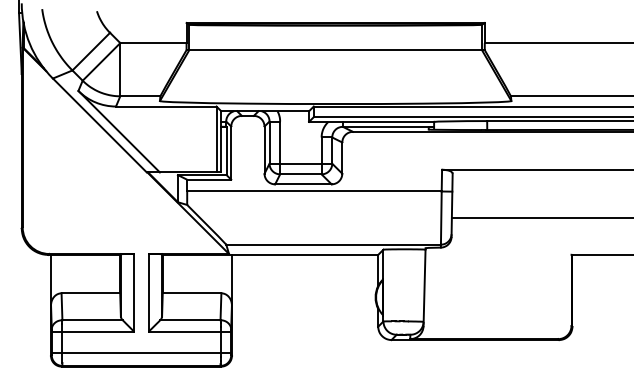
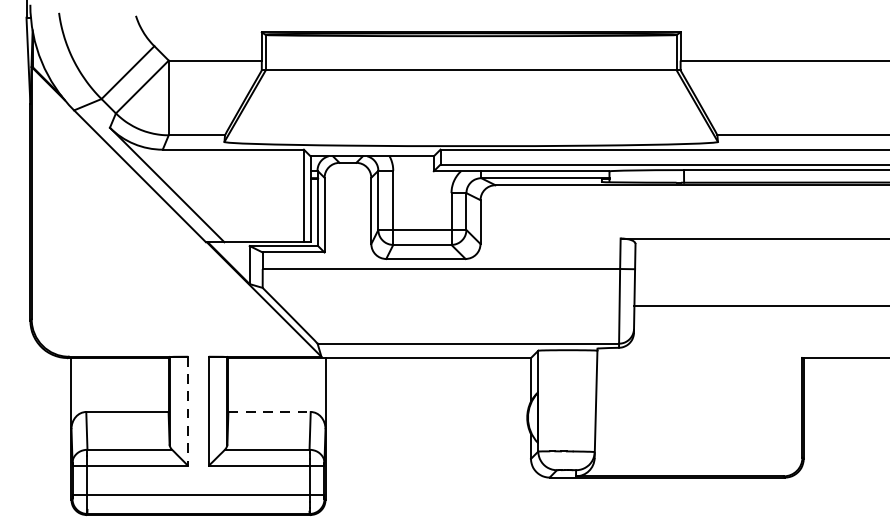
line: (134, 292) -> (188, 410), solid -> dashed
line: (192, 293) -> (270, 412), solid -> dashed

